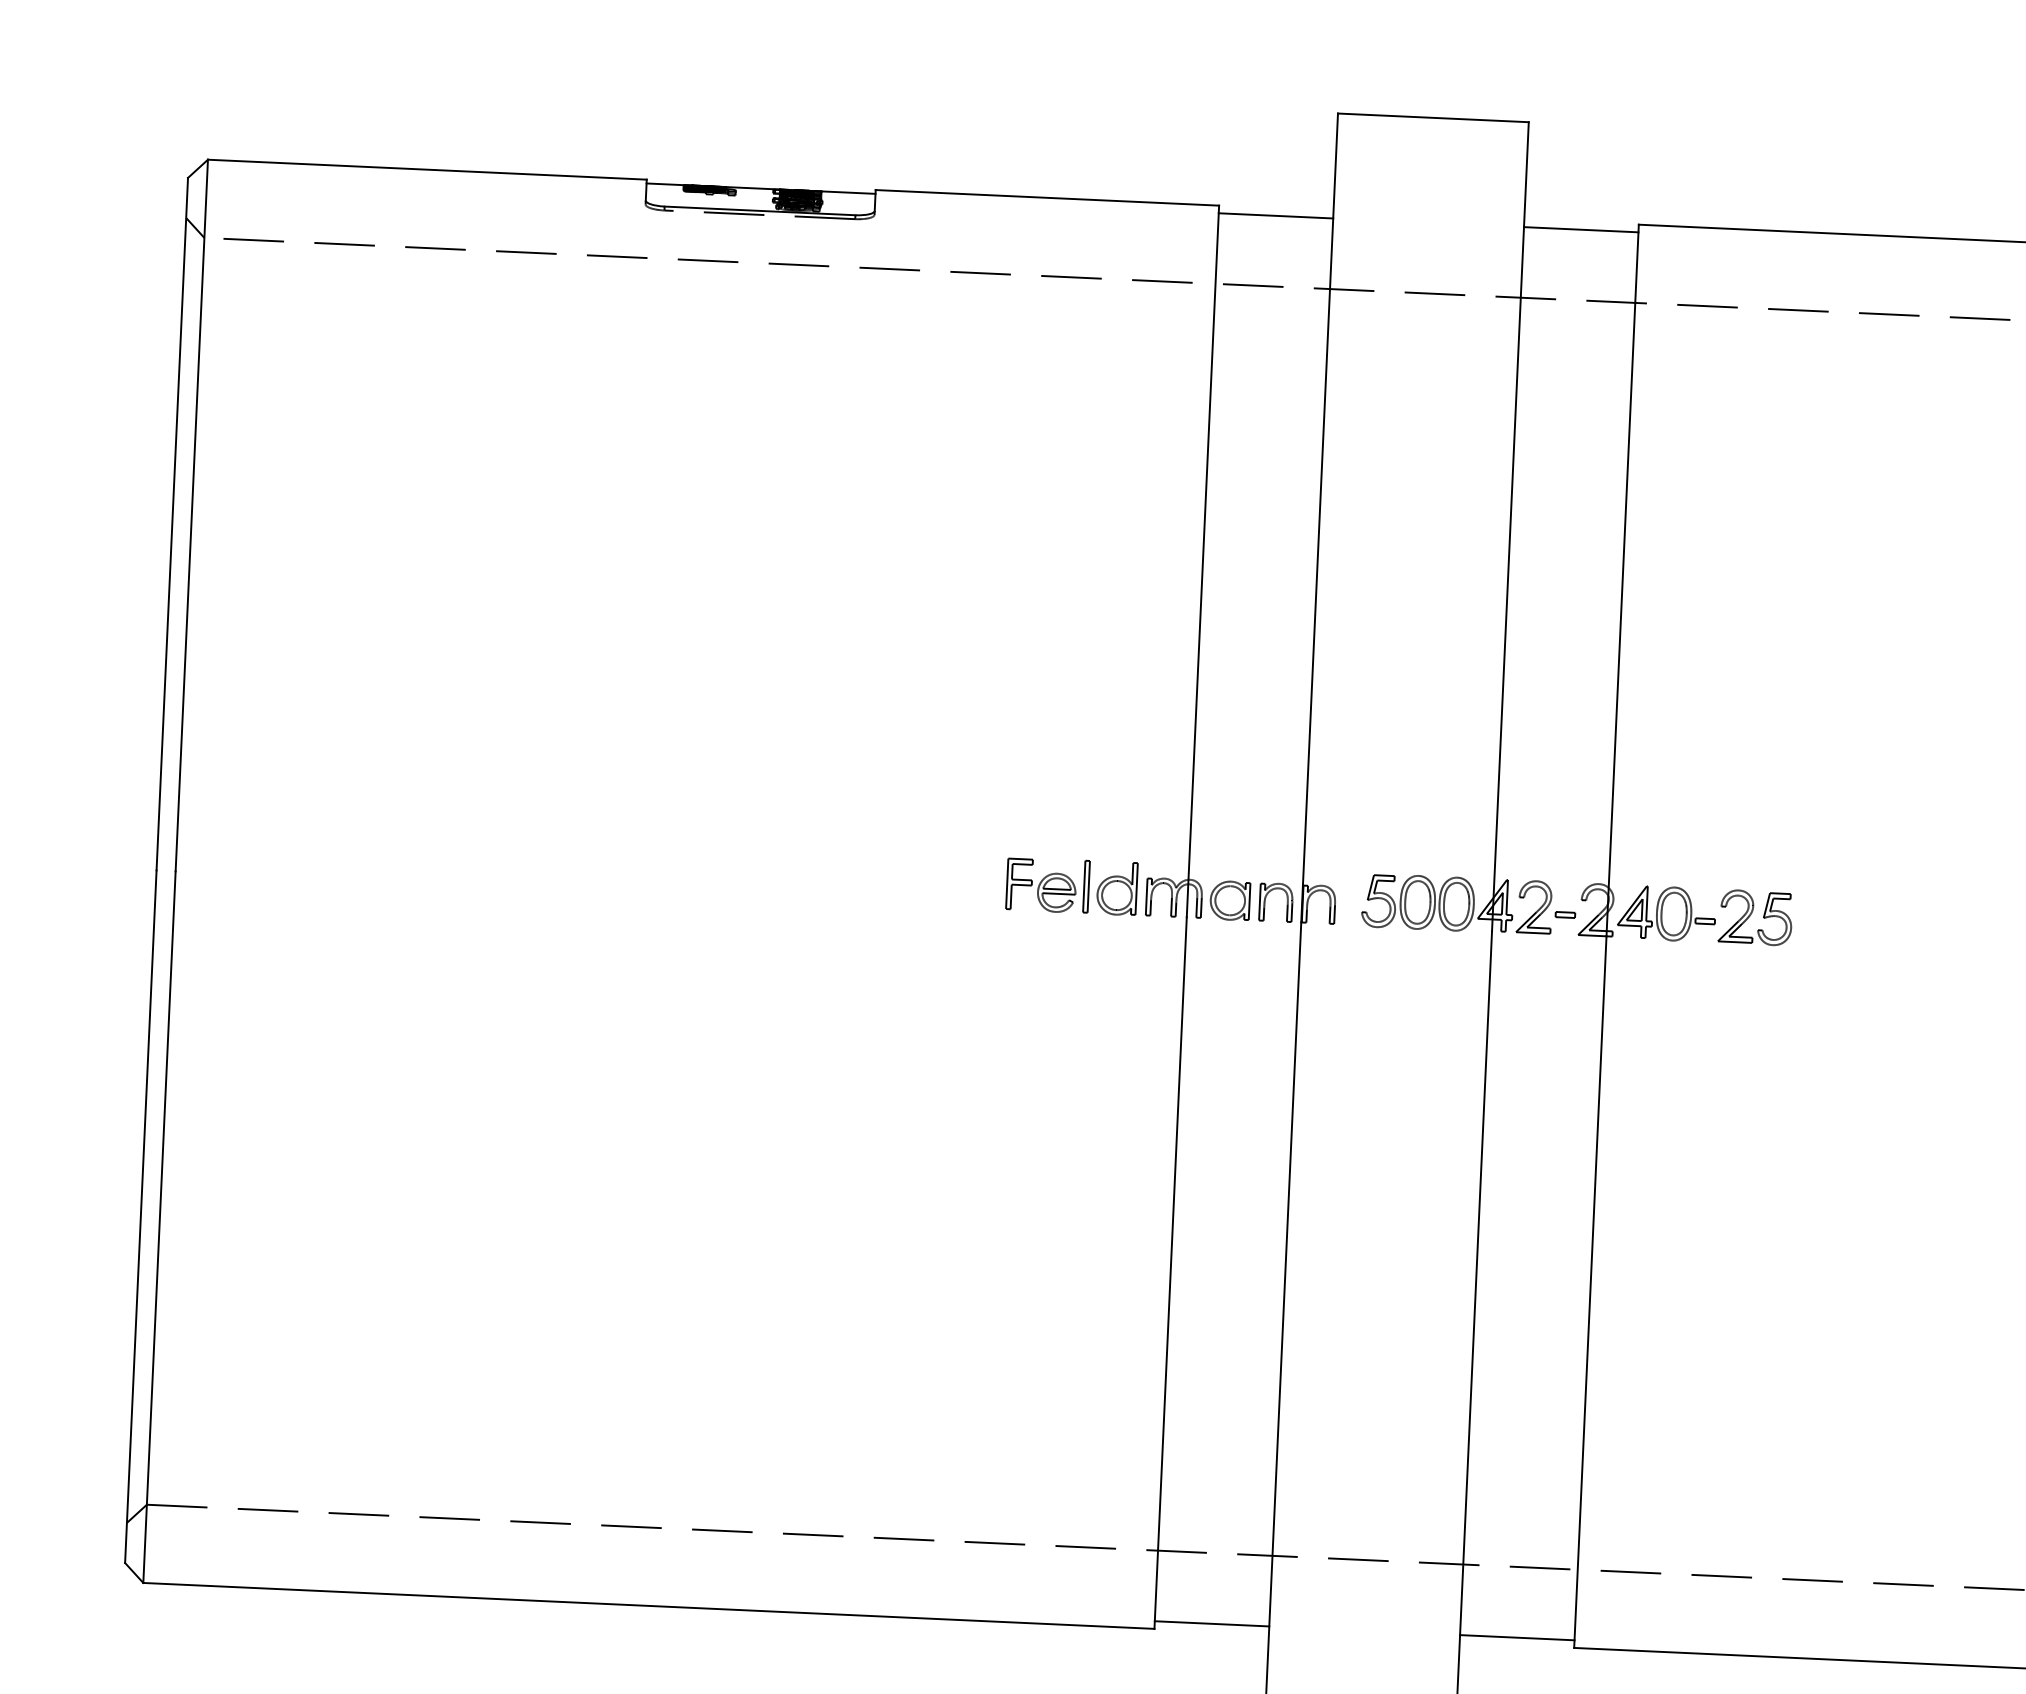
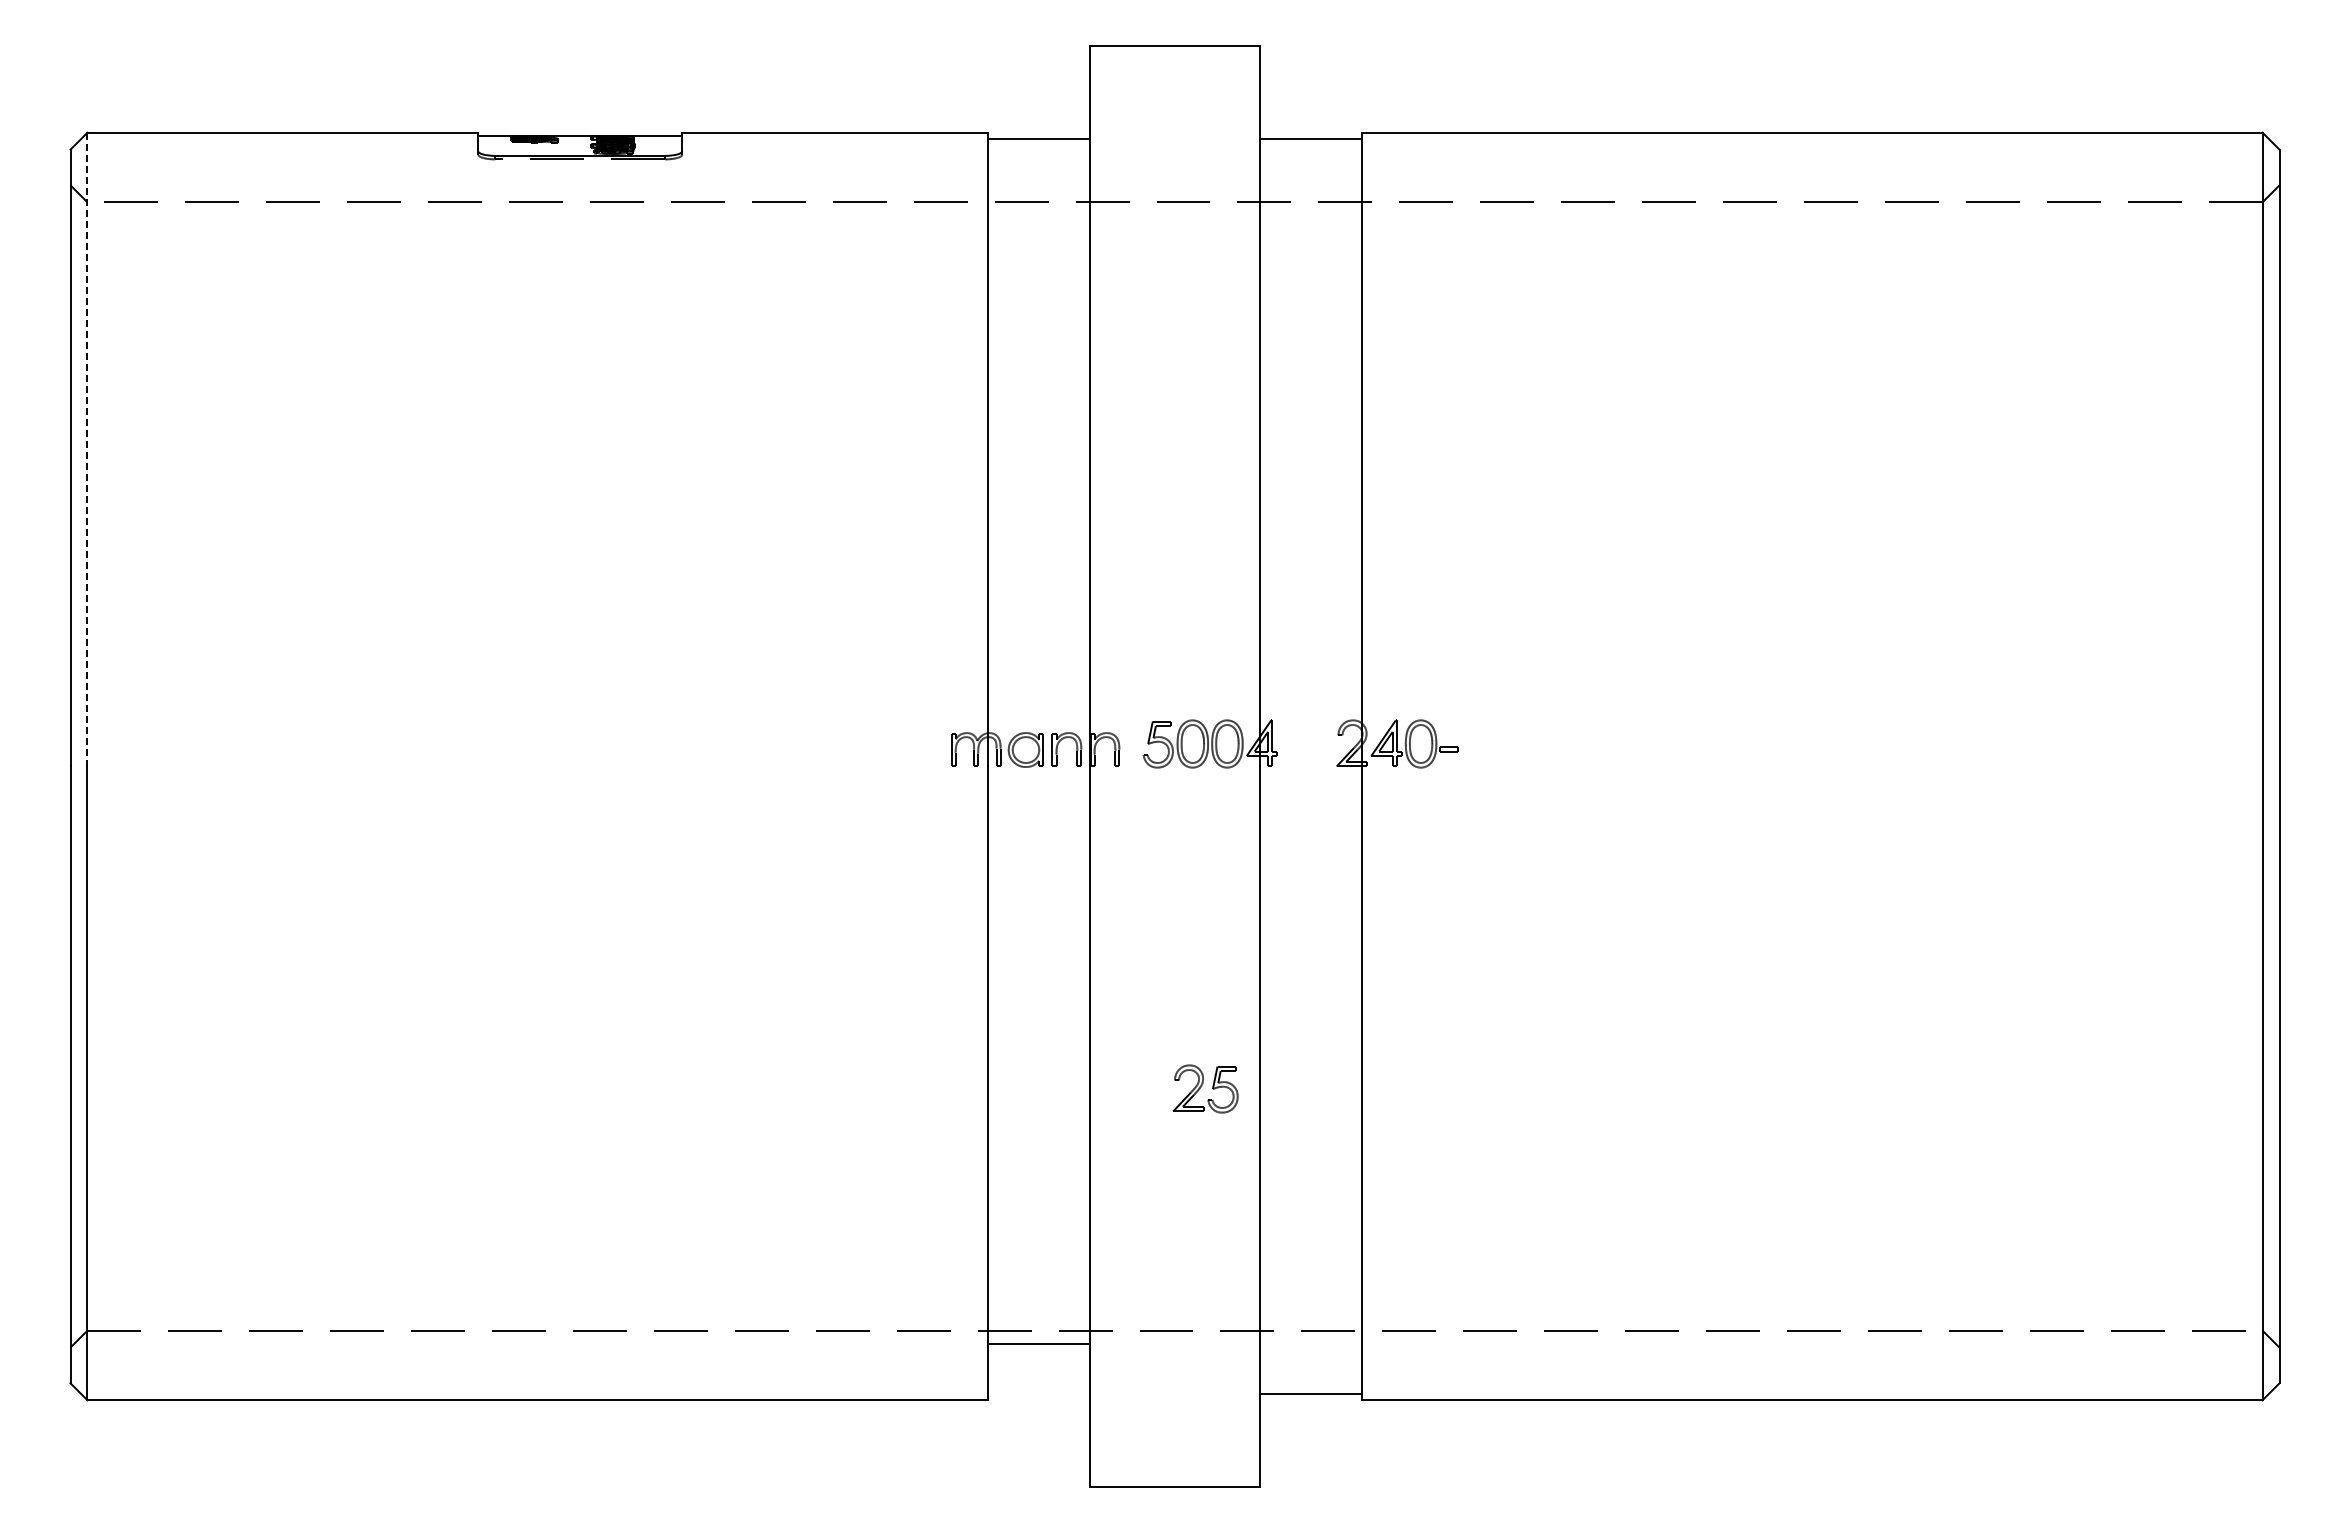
line: (191, 515) -> (87, 449), solid -> dashed
part: (1071, 886) -> (884, 743), removed
part: (1546, 906) -> (1307, 742), removed
part: (1755, 917) -> (1205, 1088), moved
line: (1212, 1623) -> (1039, 1343), moved

